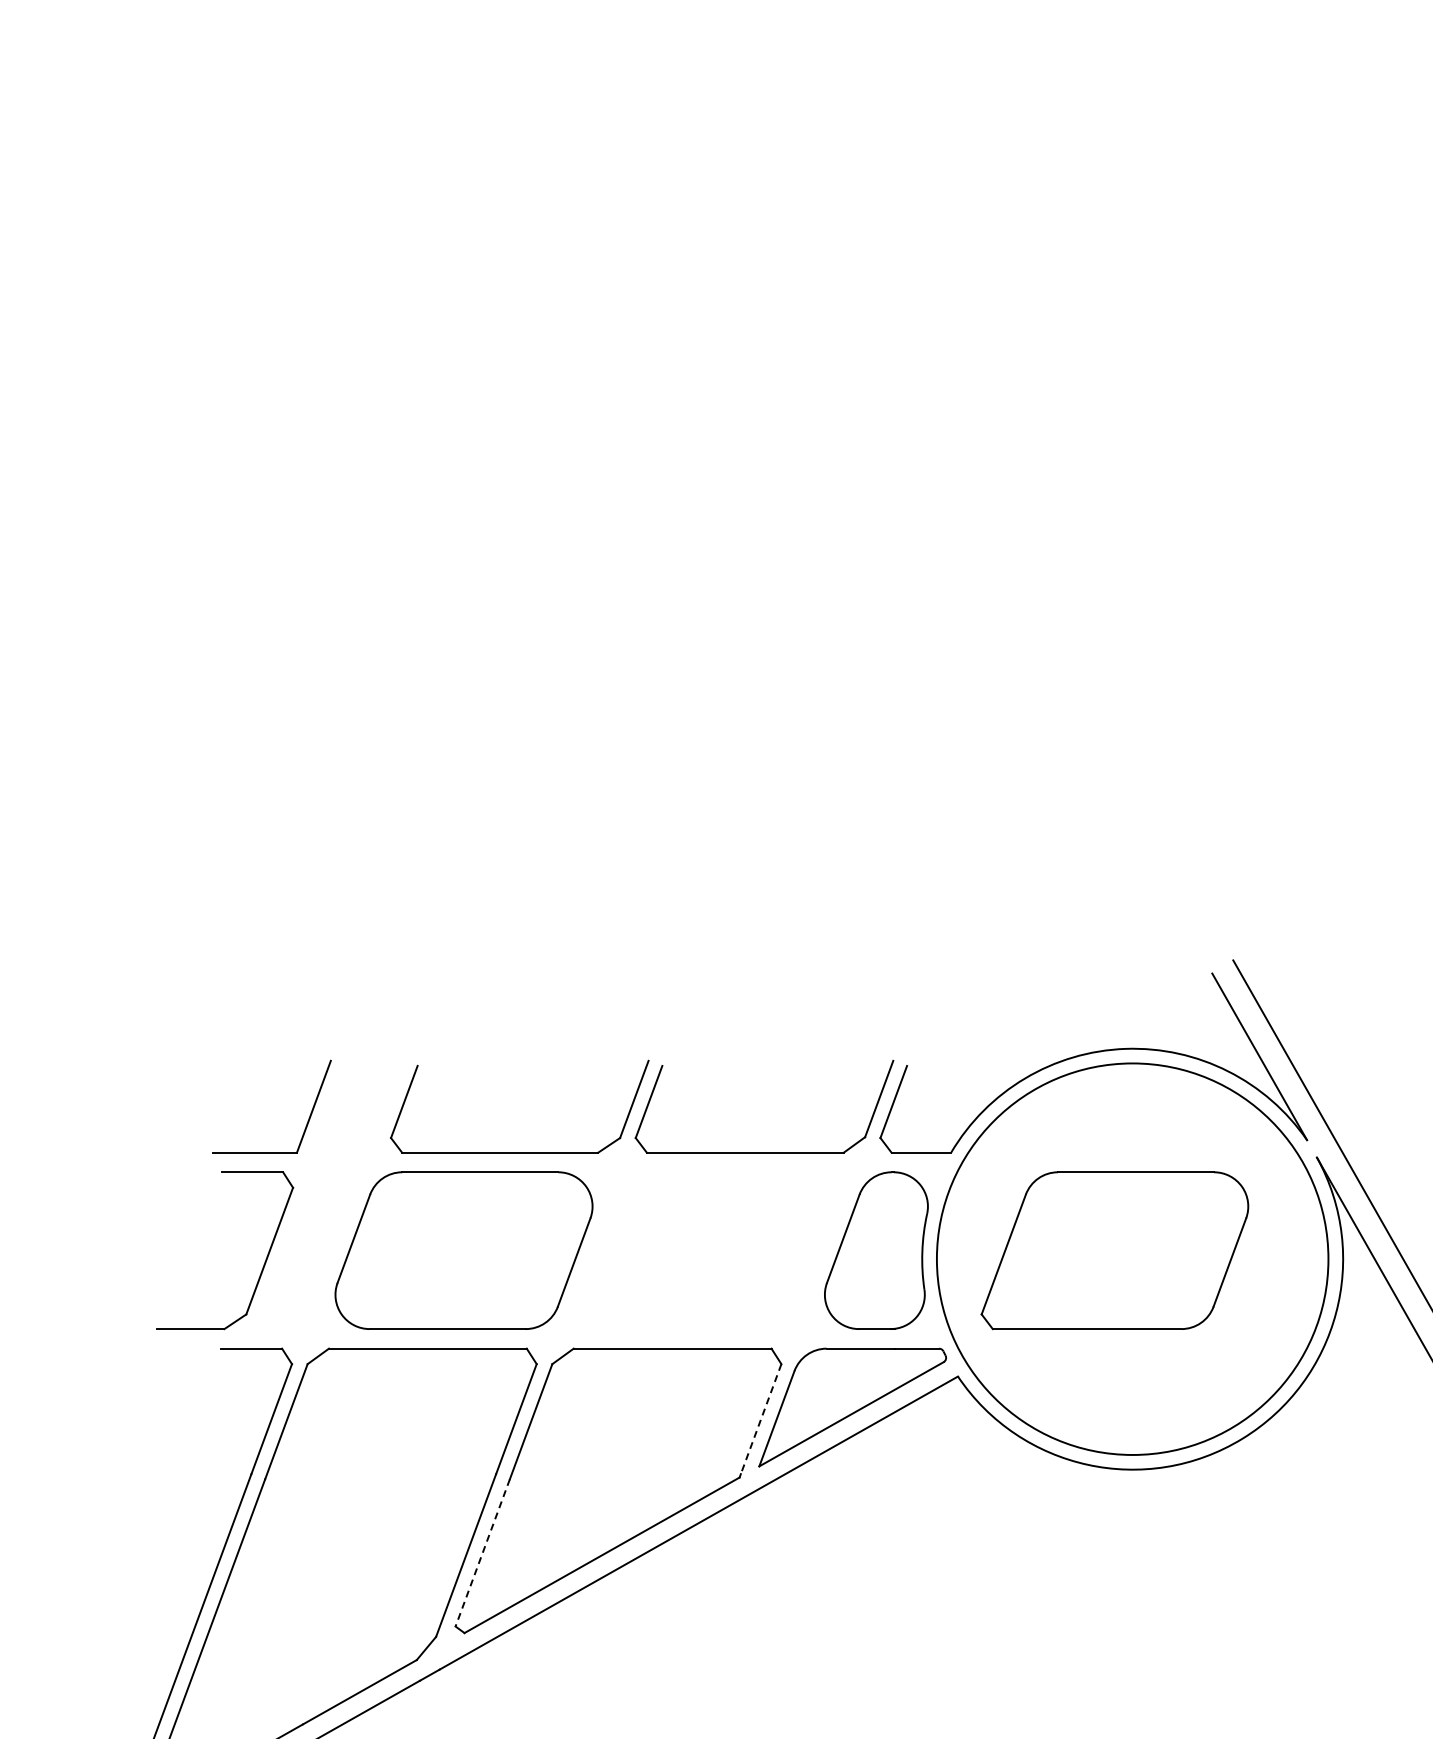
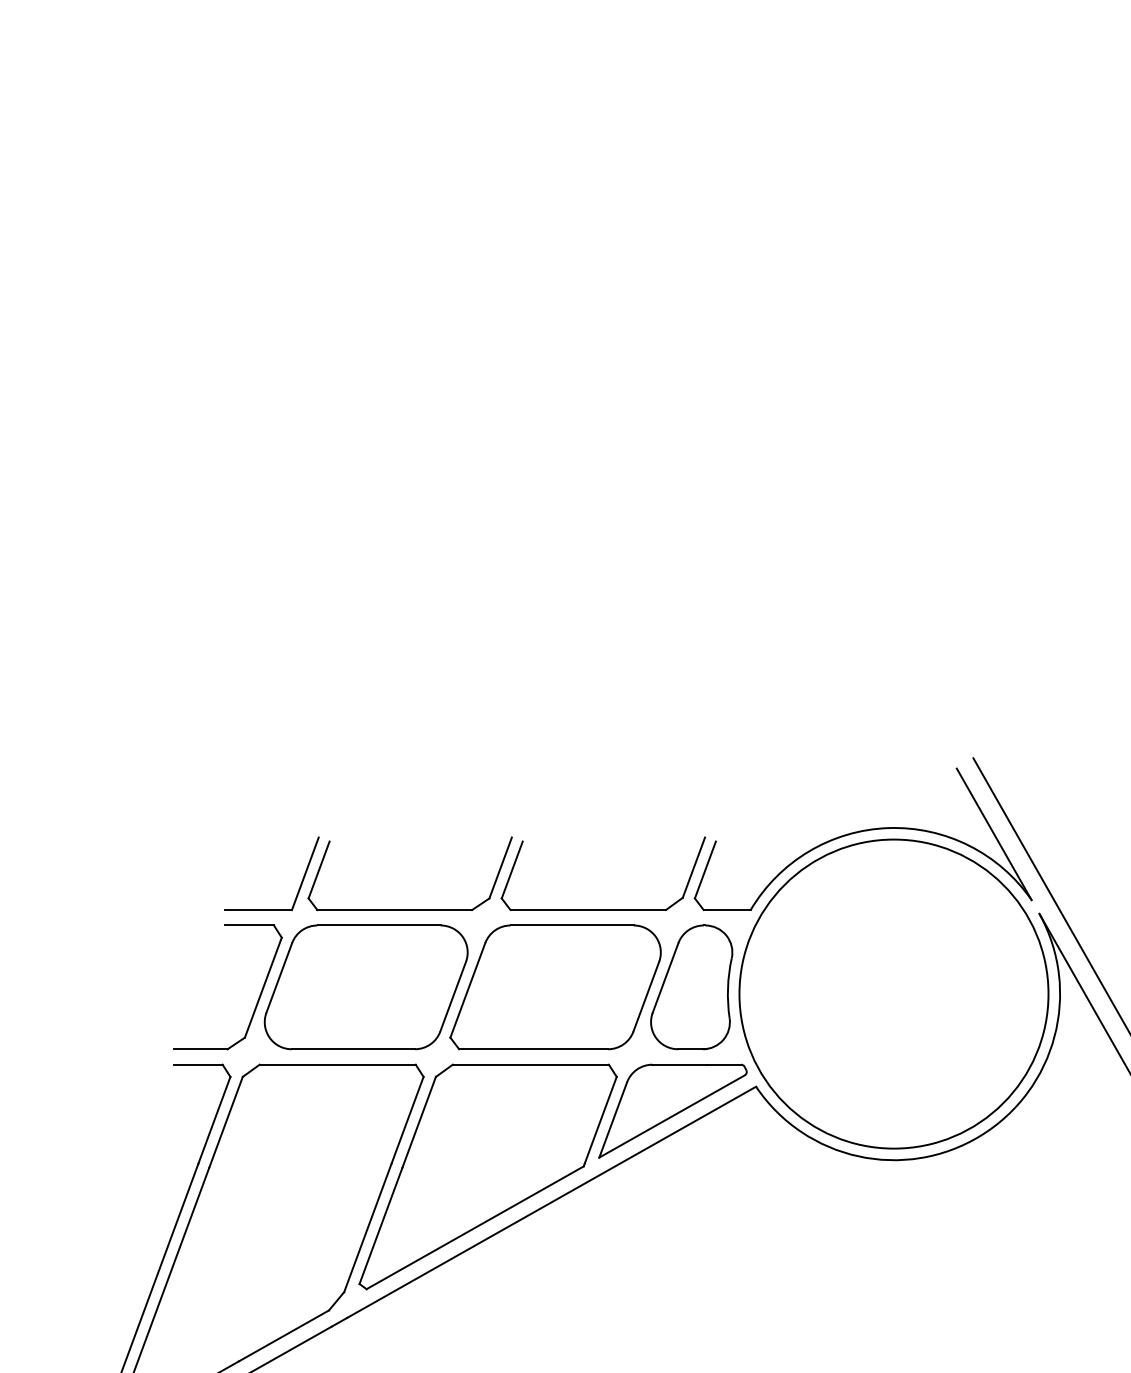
part: (307, 1120) -> (300, 884), moved
part: (1114, 1250) -> (555, 987), moved
part: (263, 1264) -> (258, 998), moved
line: (761, 1419) -> (601, 1120), dashed -> solid
line: (482, 1552) -> (380, 1225), dashed -> solid

